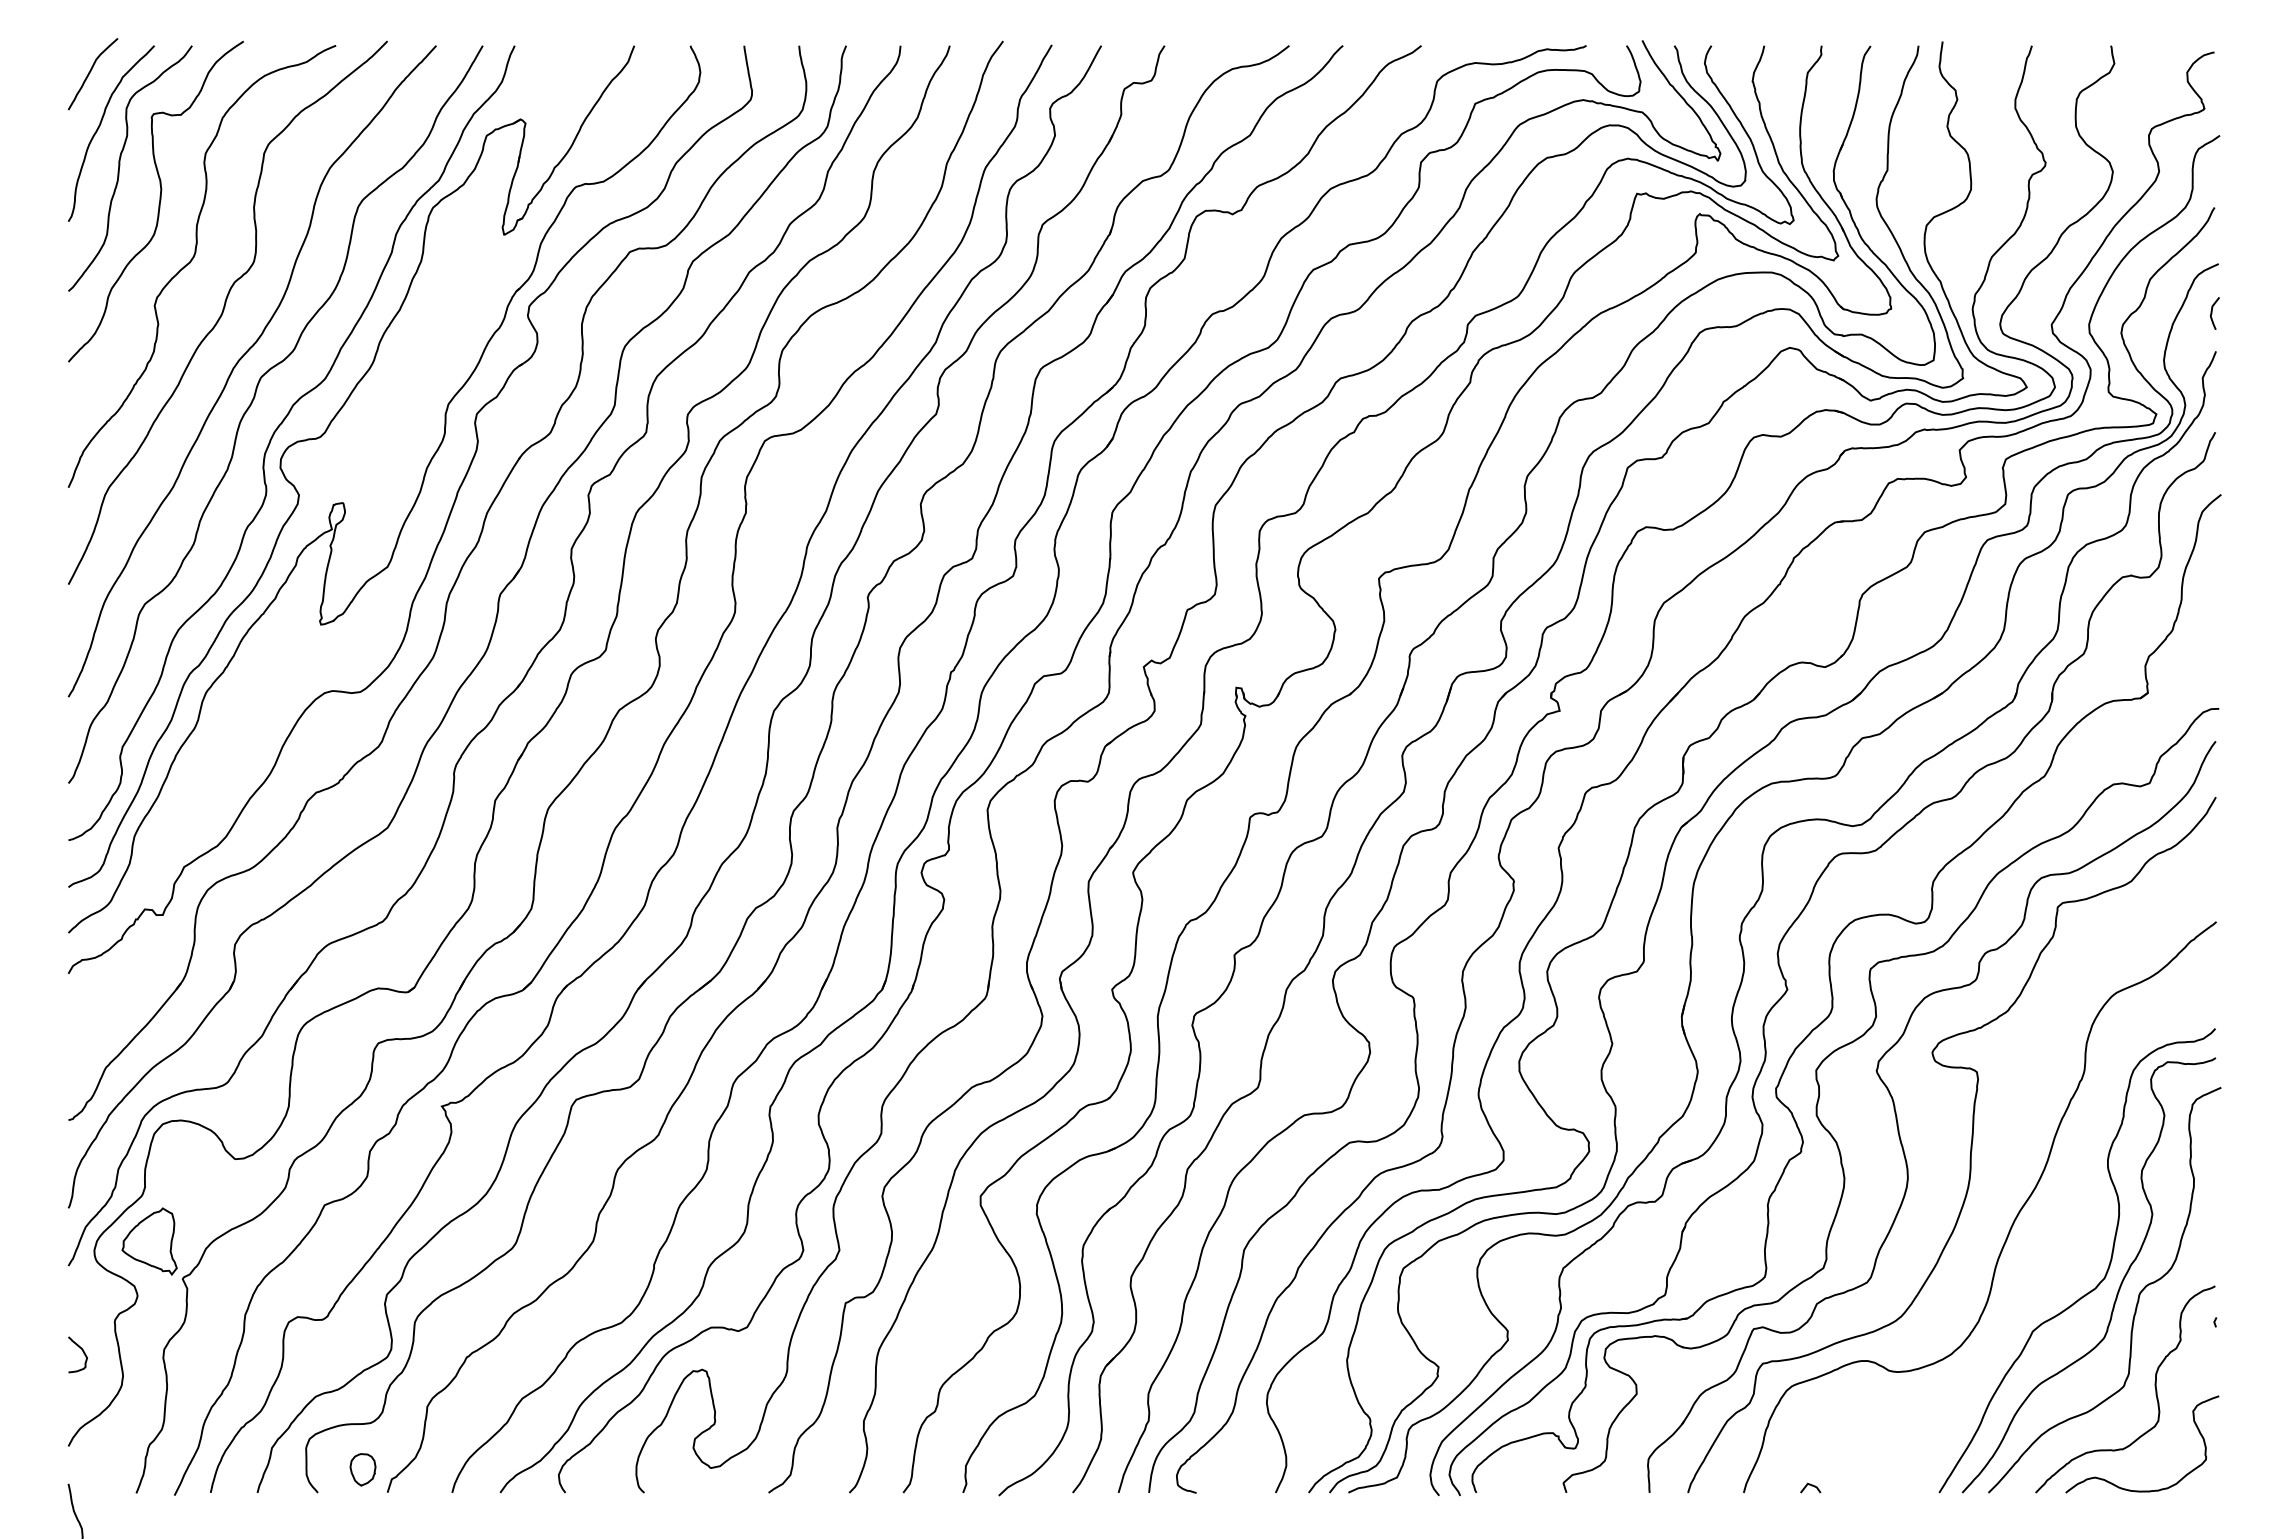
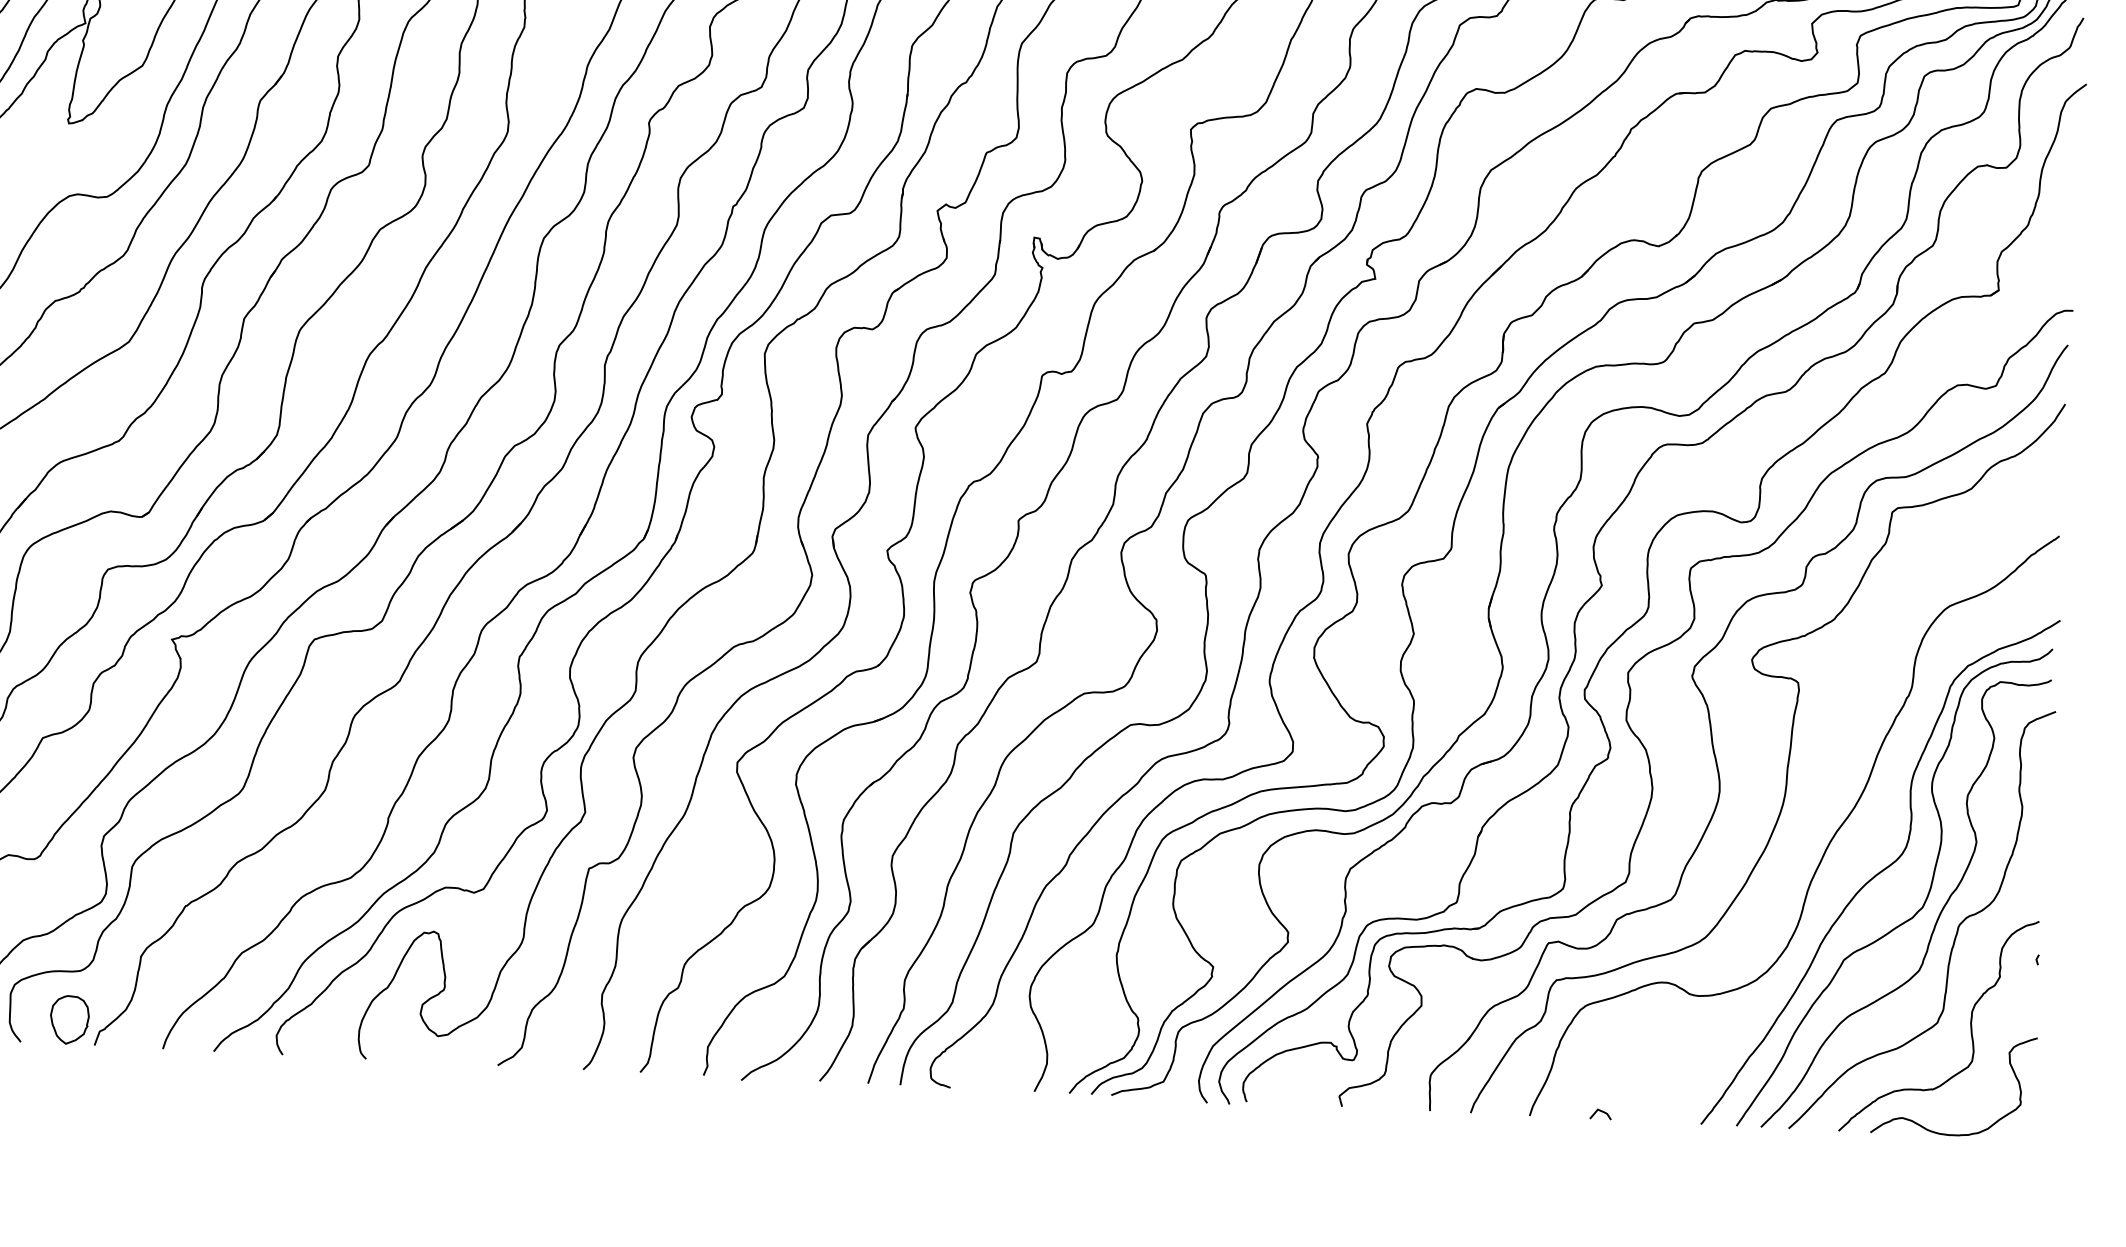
curve: (2063, 1246) -> (1880, 871), added
part: (362, 1469) -> (69, 1019), size x1.43

